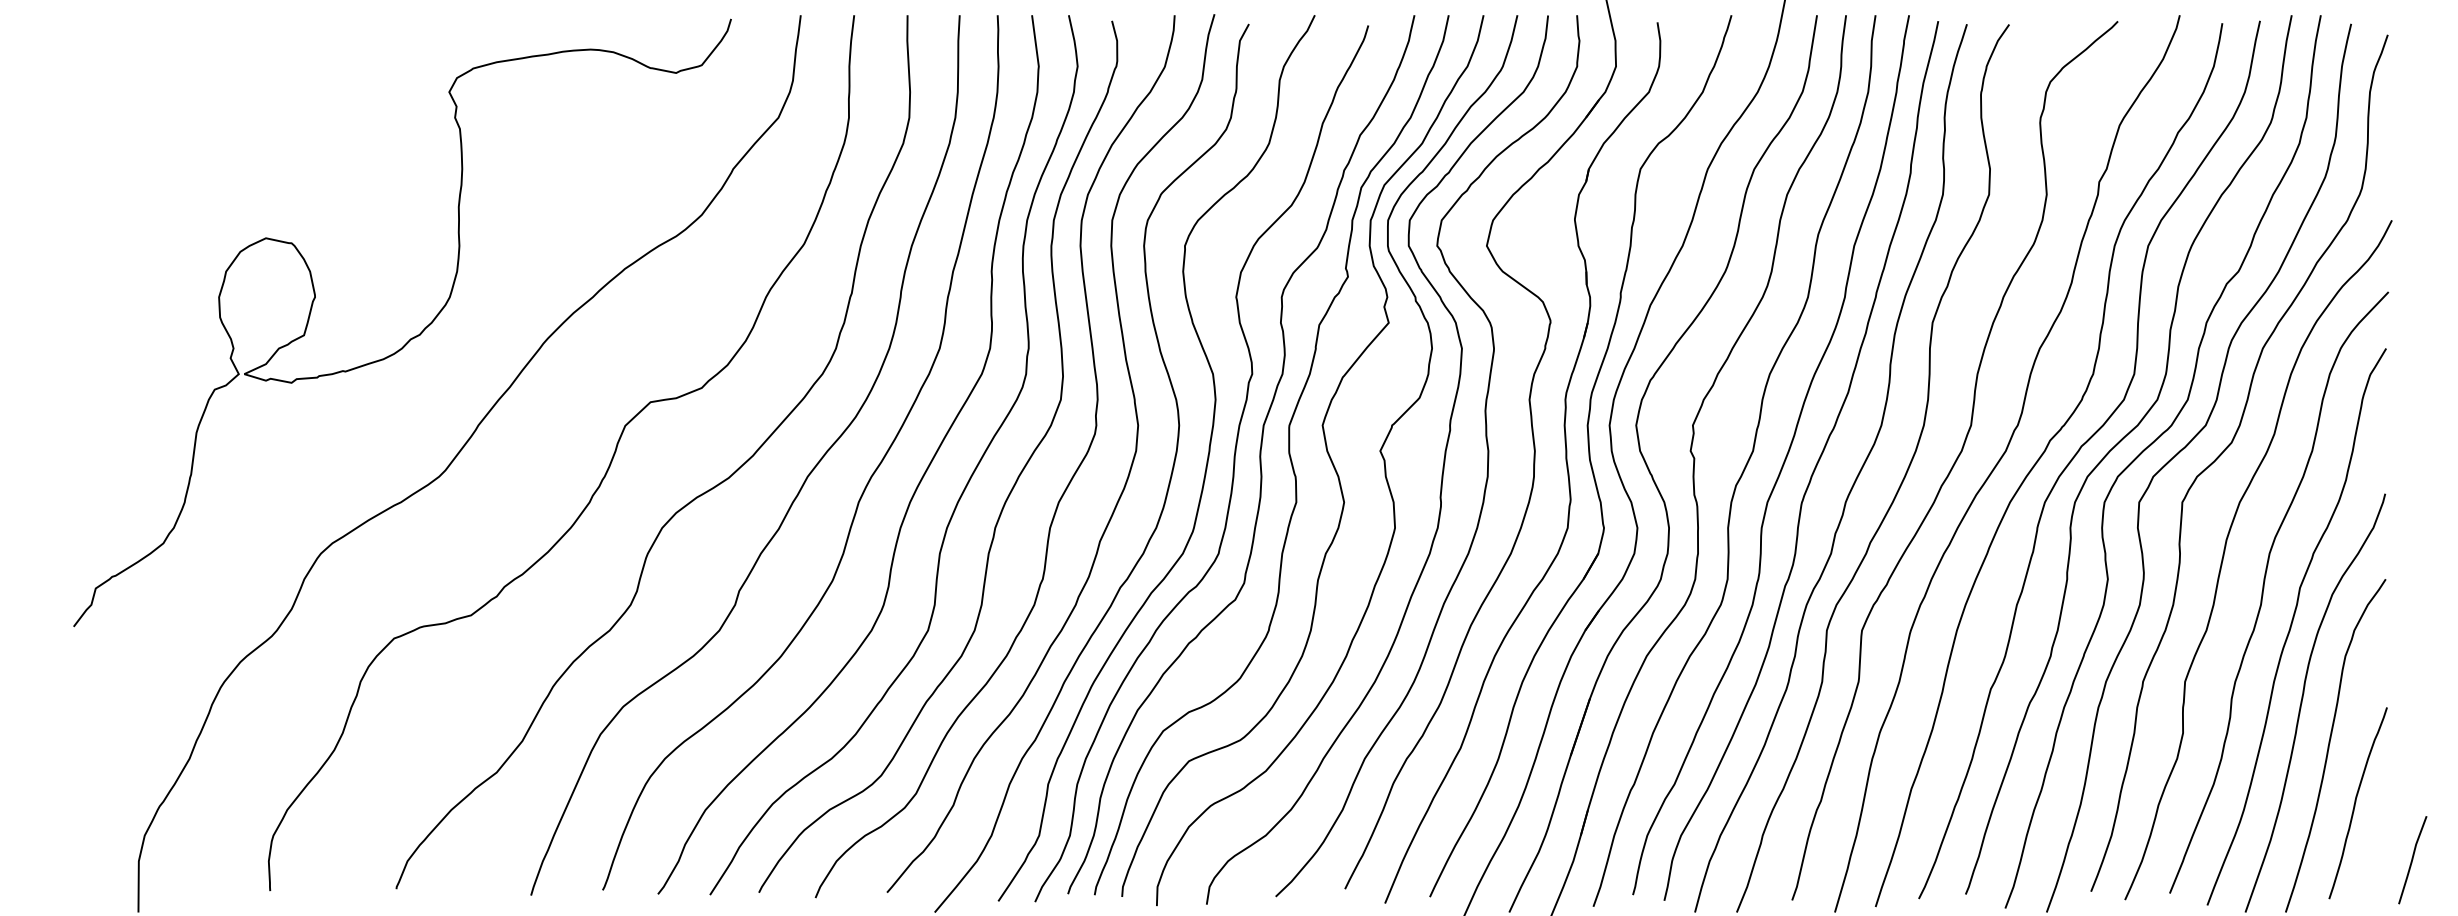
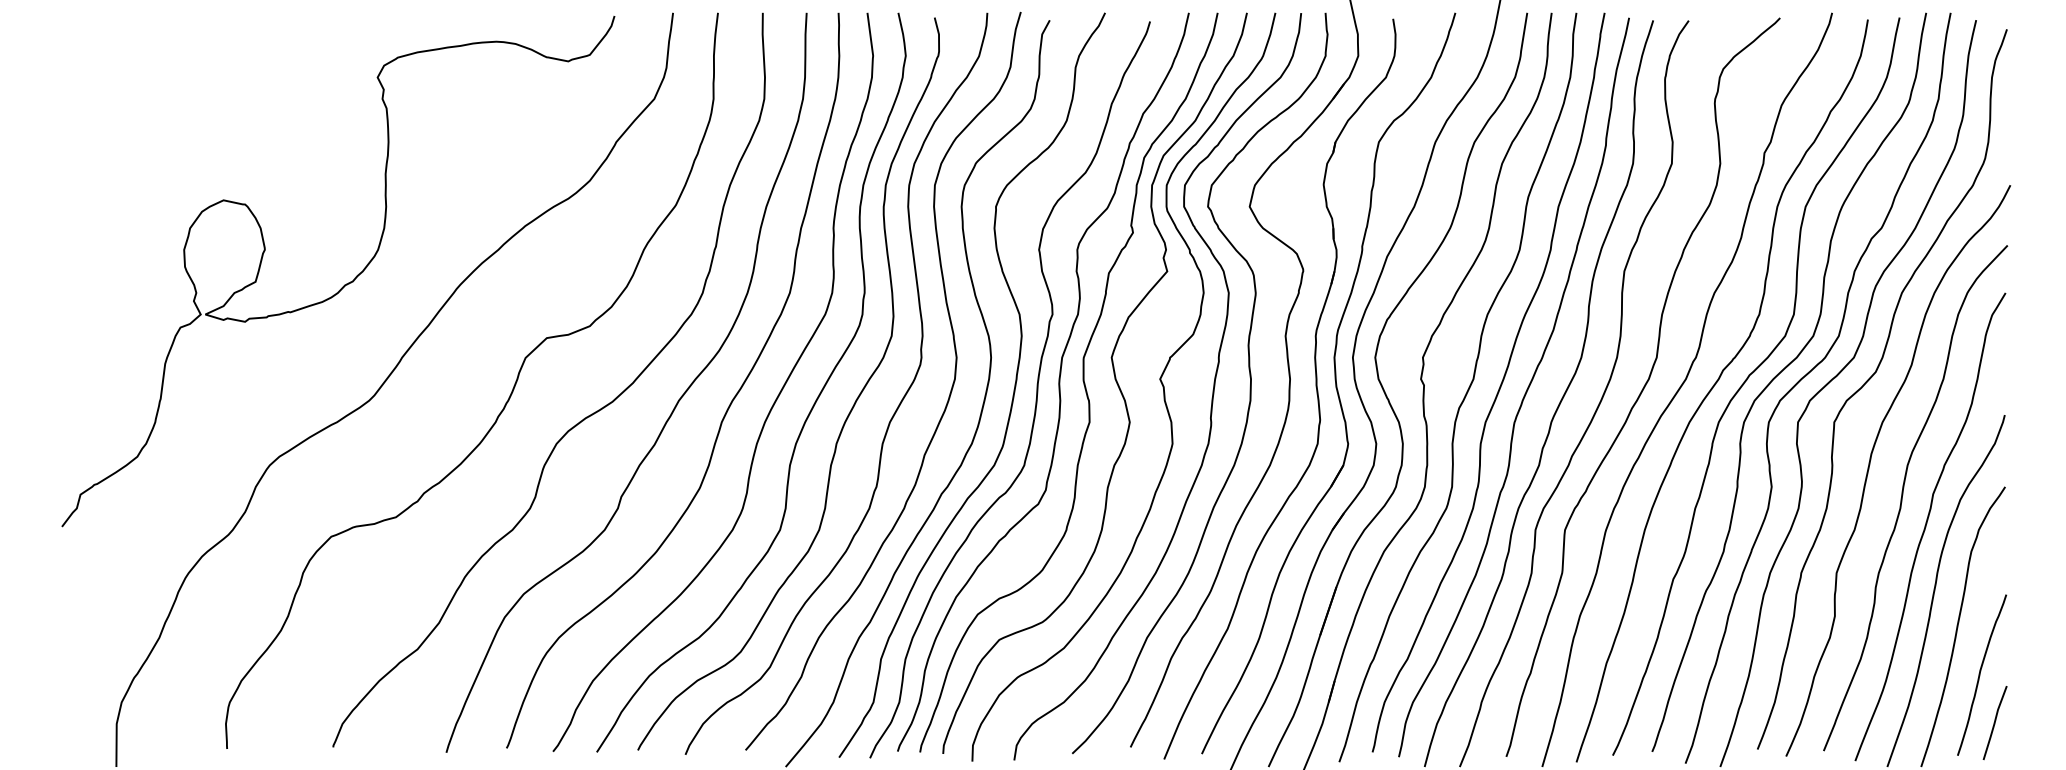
line: (2412, 860) -> (1994, 723), moved

